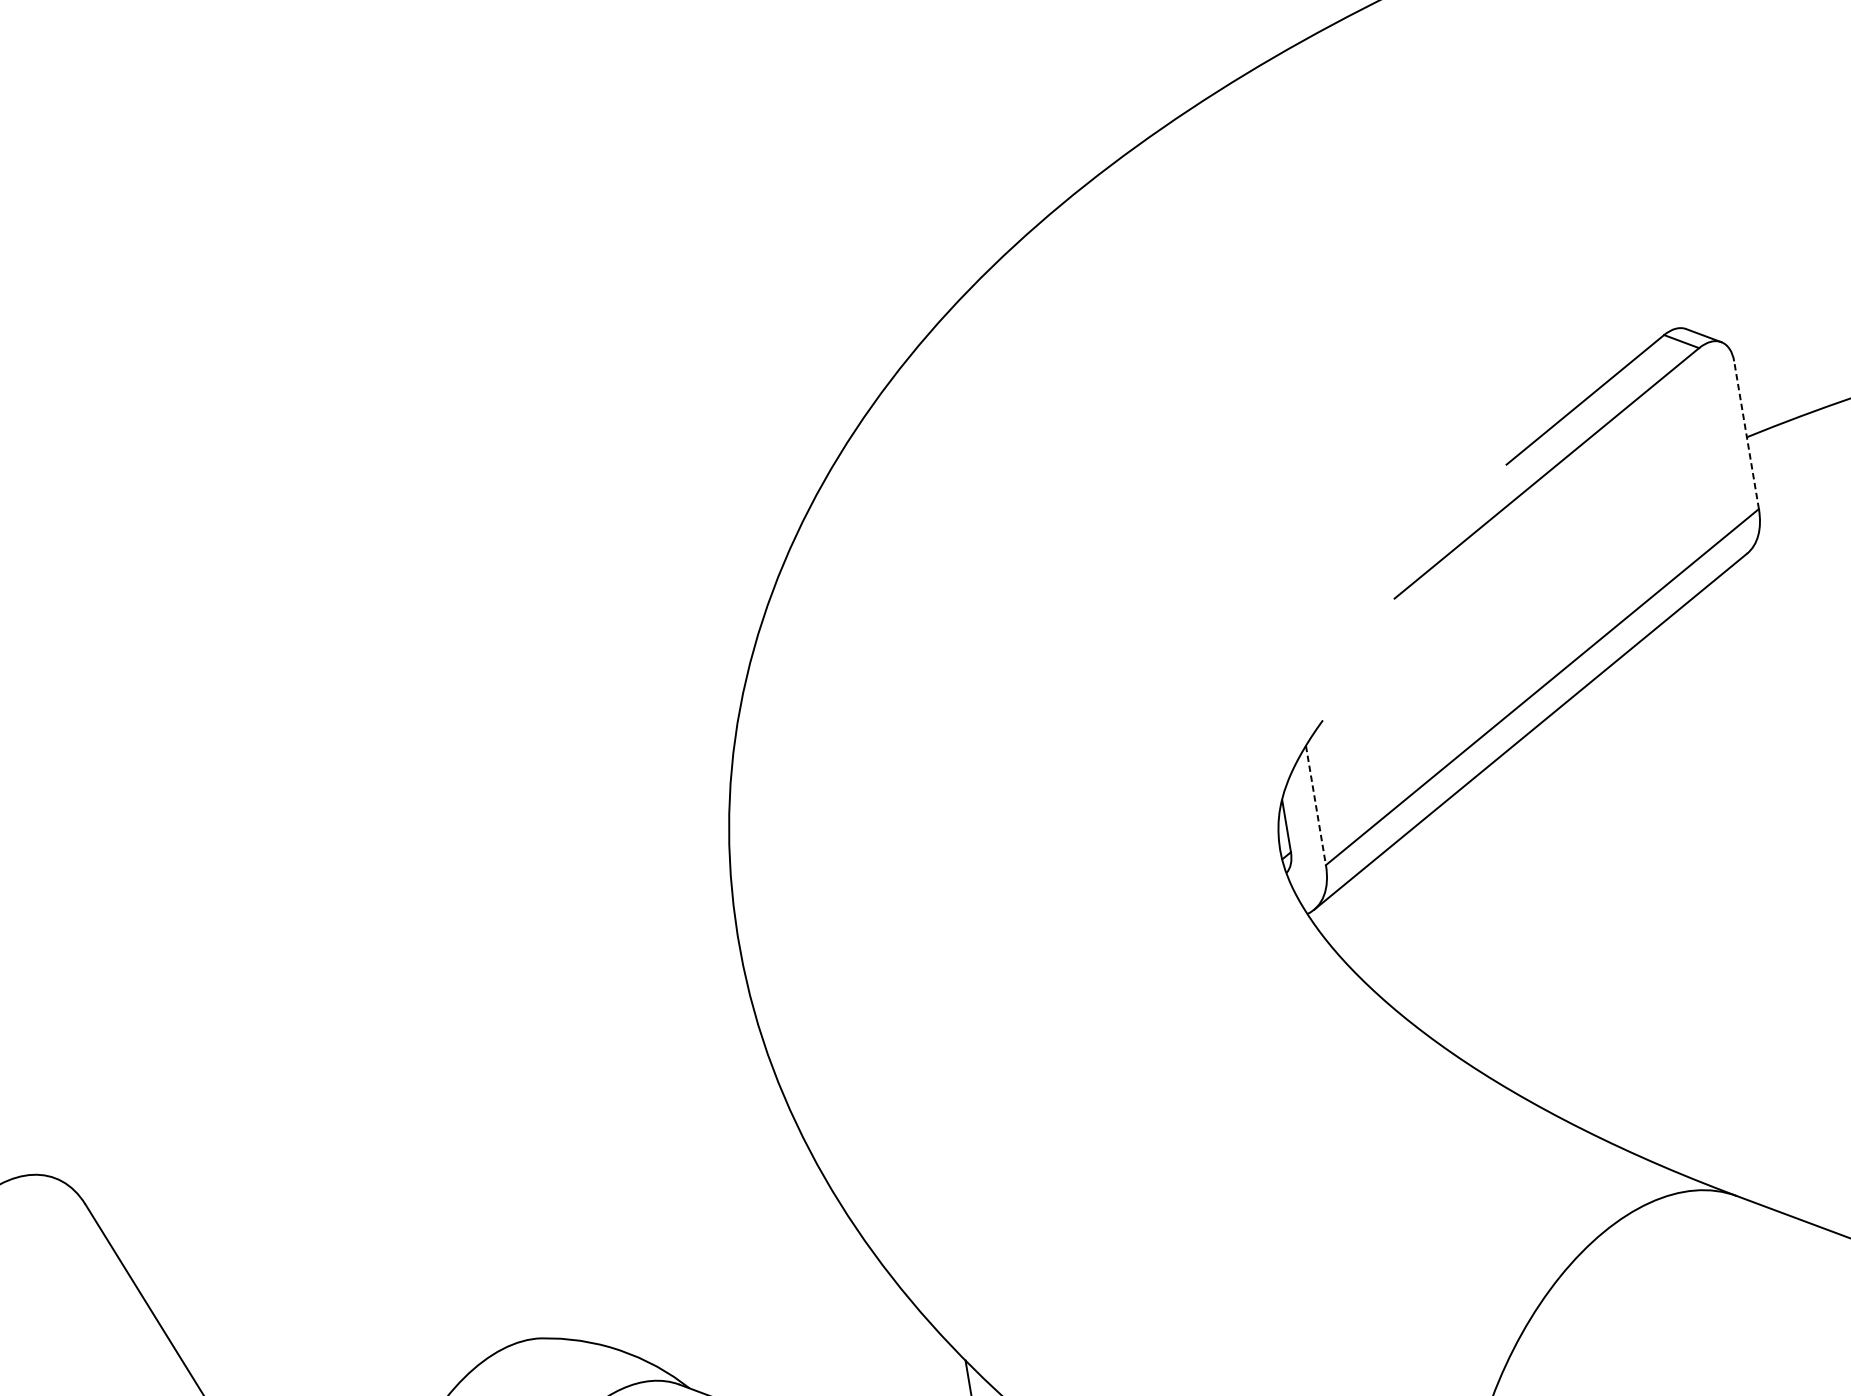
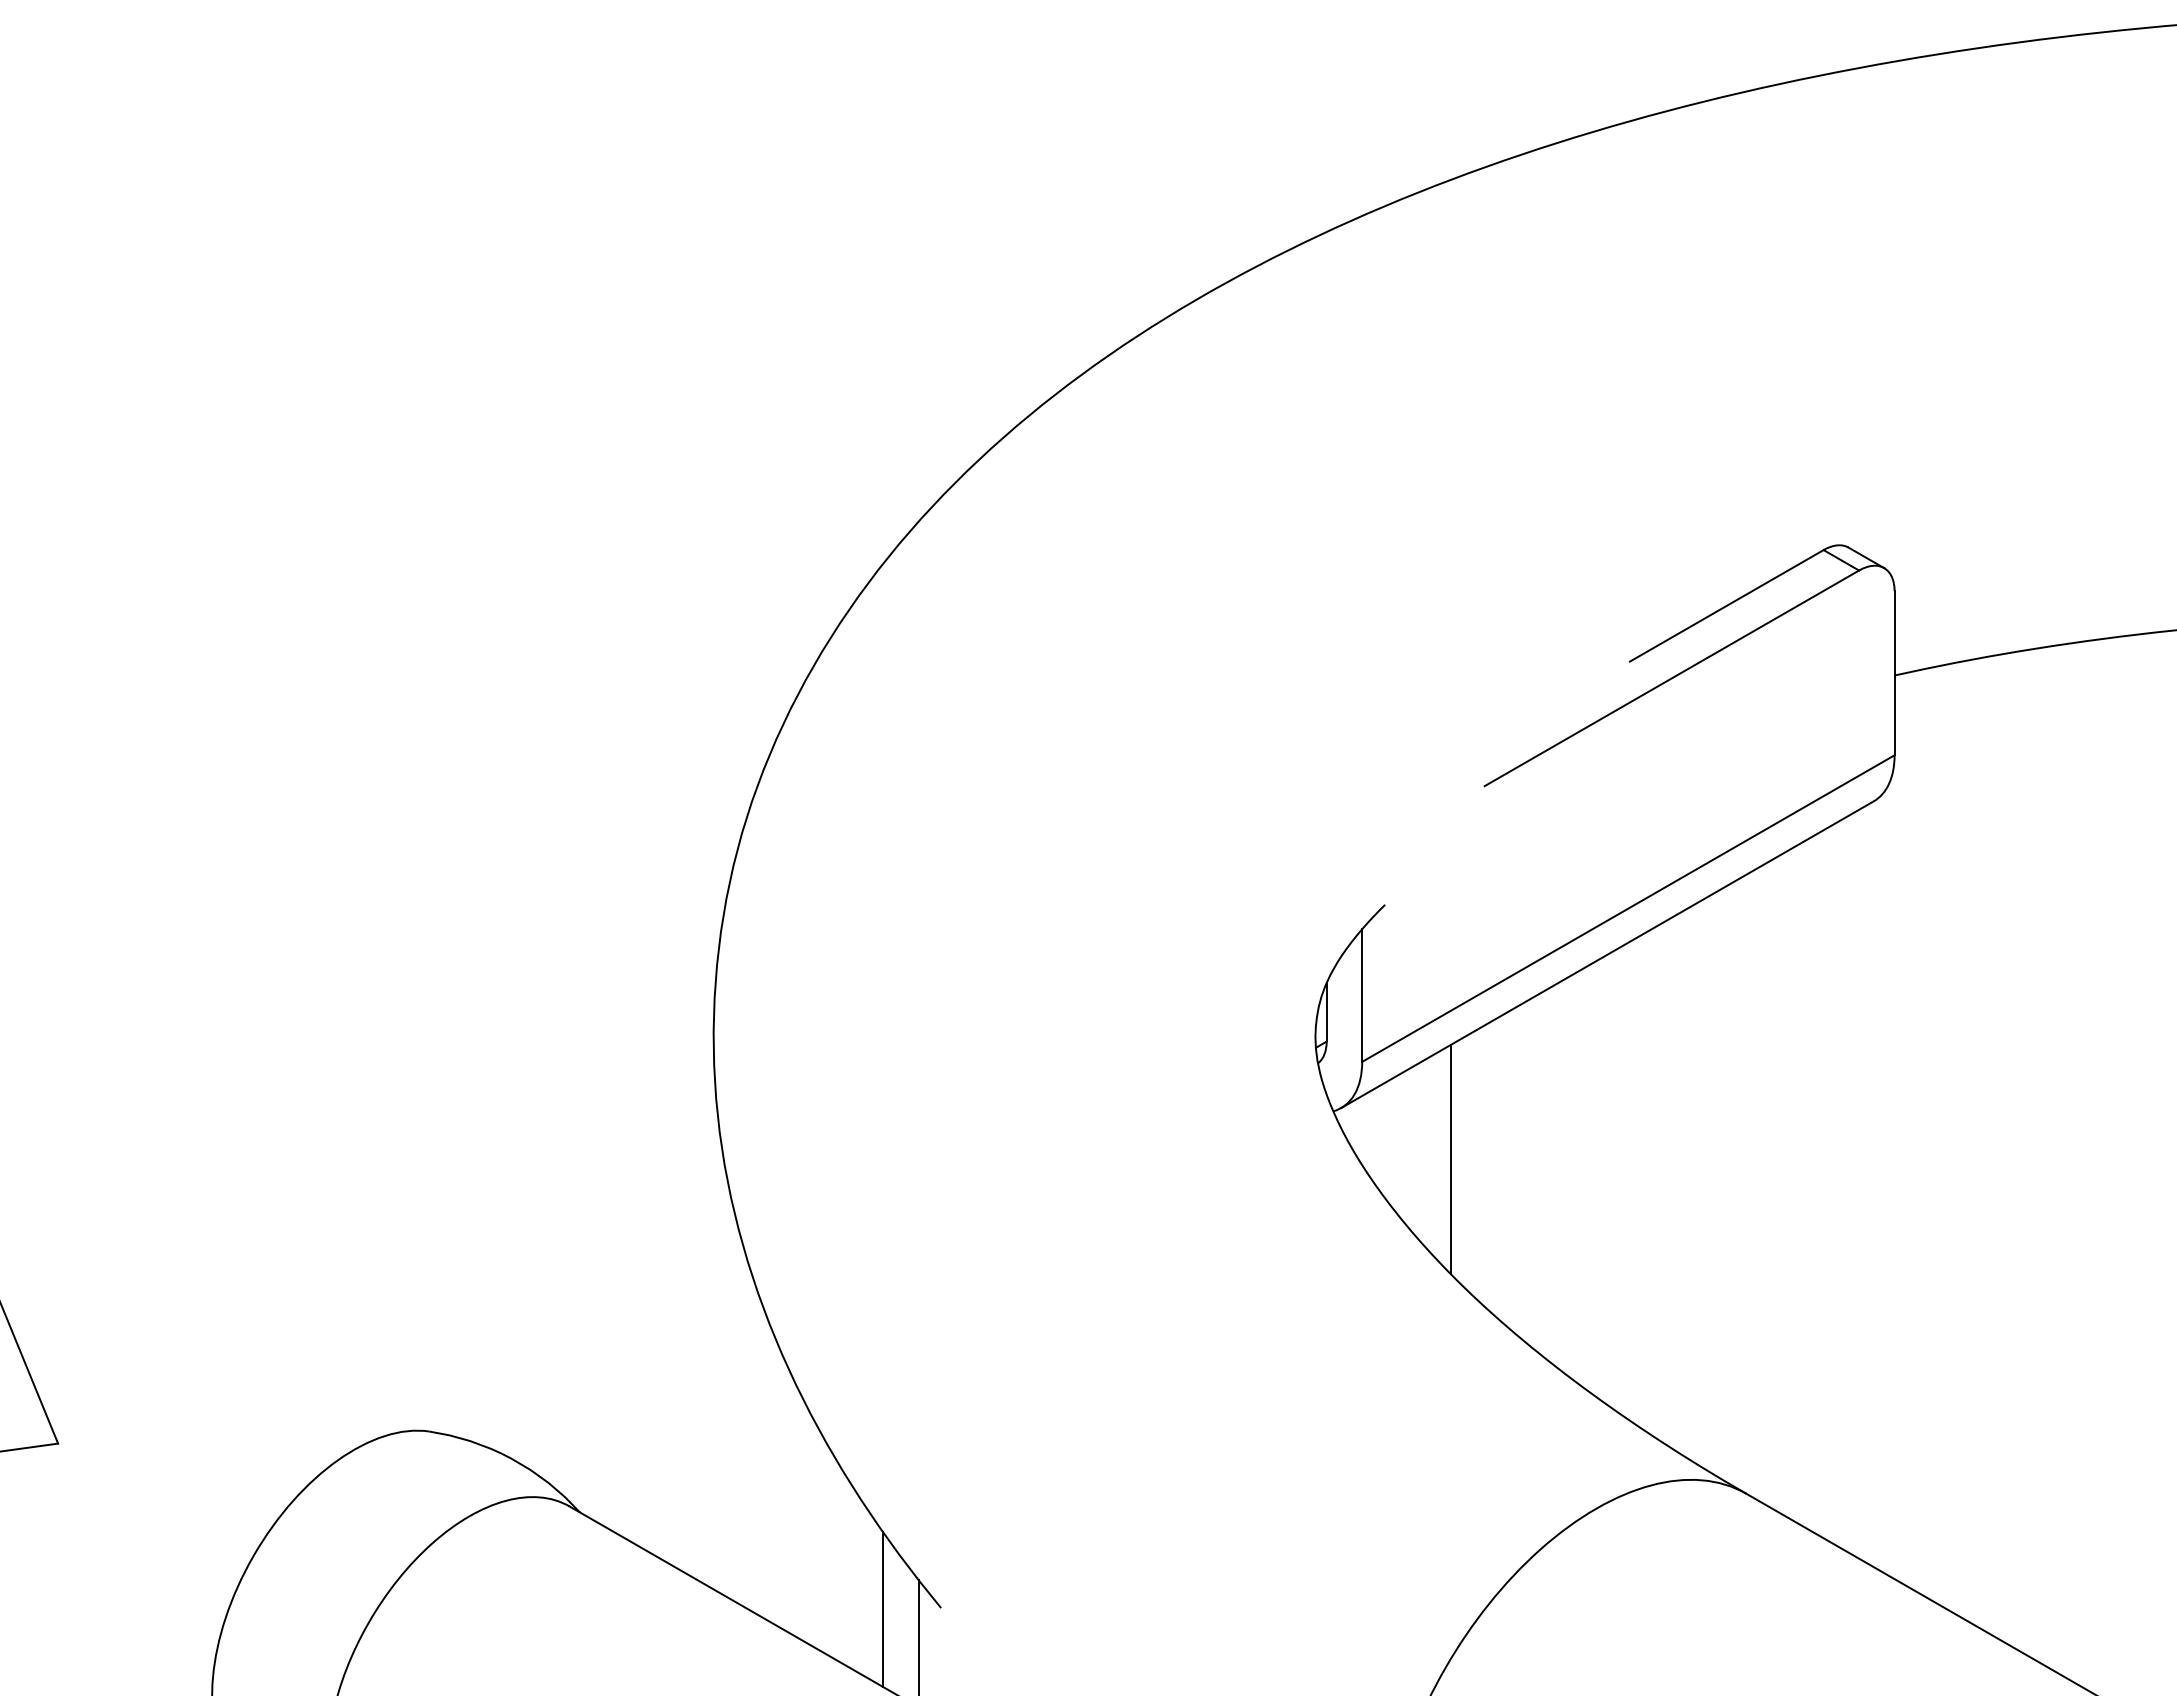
line: (1746, 434) -> (1894, 672), dashed -> solid
line: (1316, 806) -> (1362, 996), dashed -> solid
line: (1420, 939) -> (1450, 1159), added

